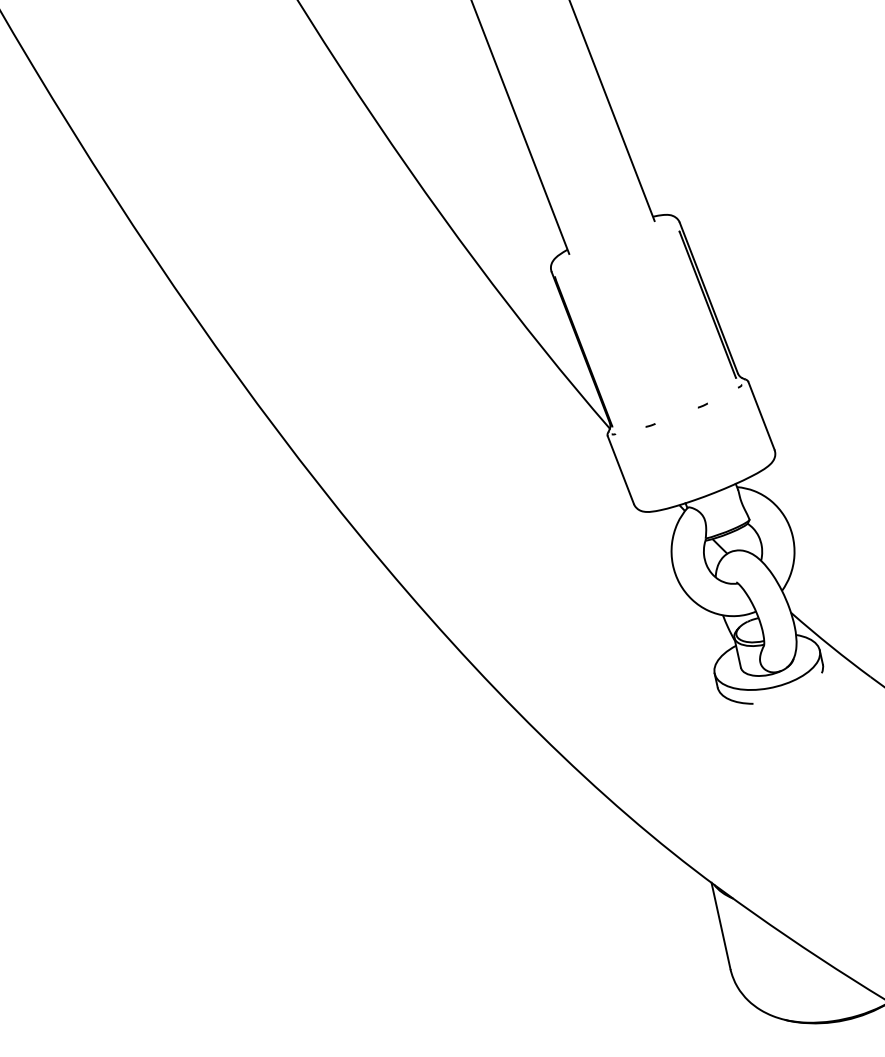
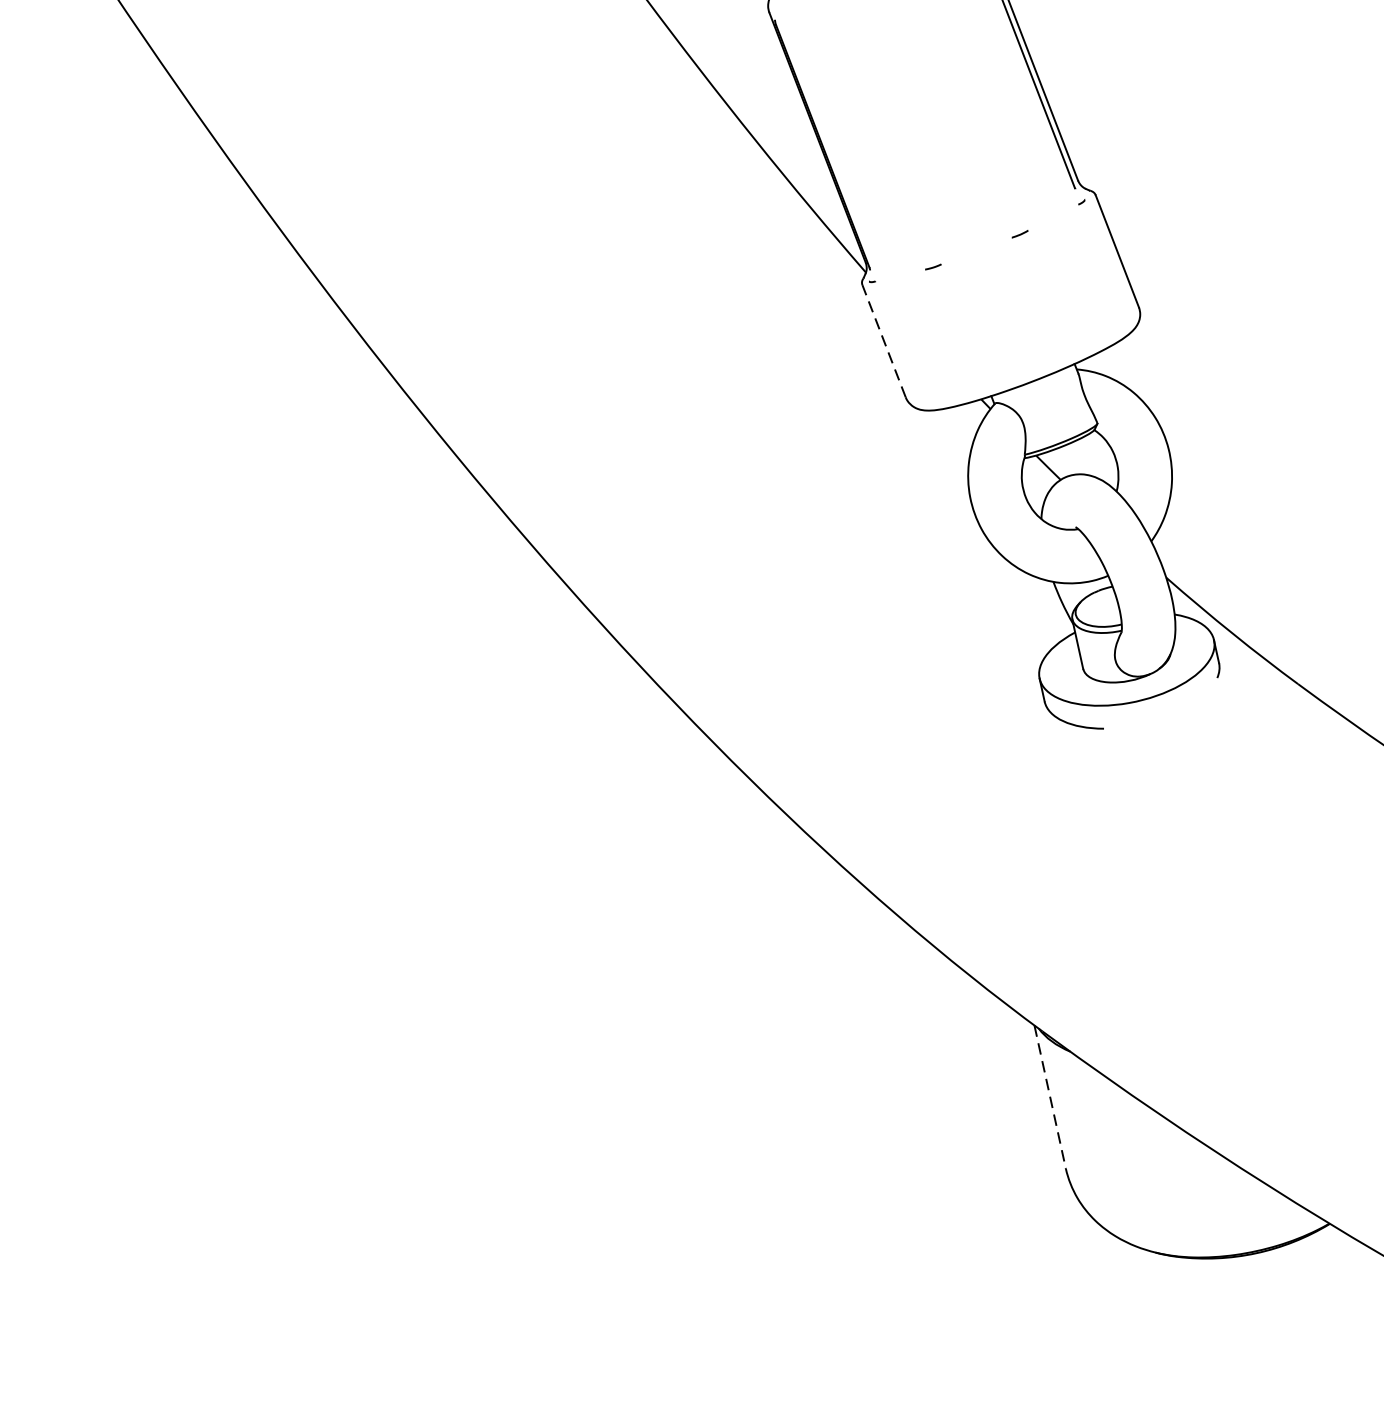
line: (620, 469) -> (883, 340), solid -> dashed
line: (721, 926) -> (1050, 1097), solid -> dashed

